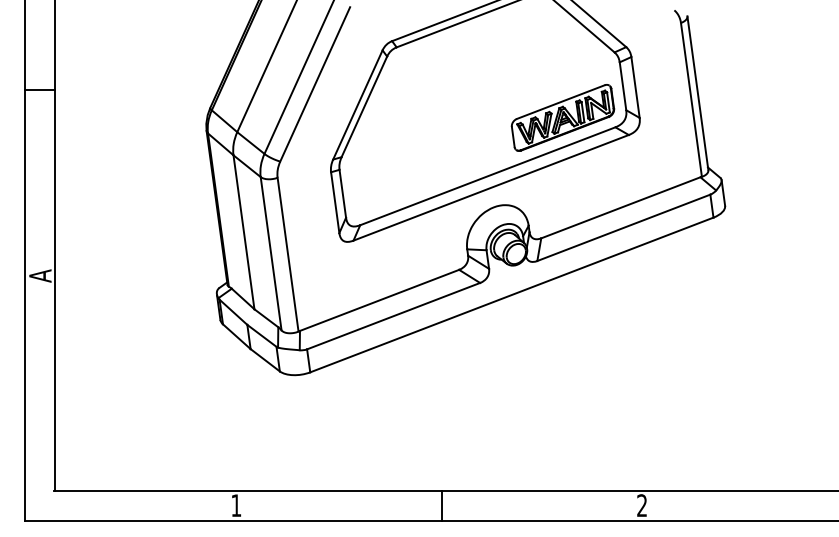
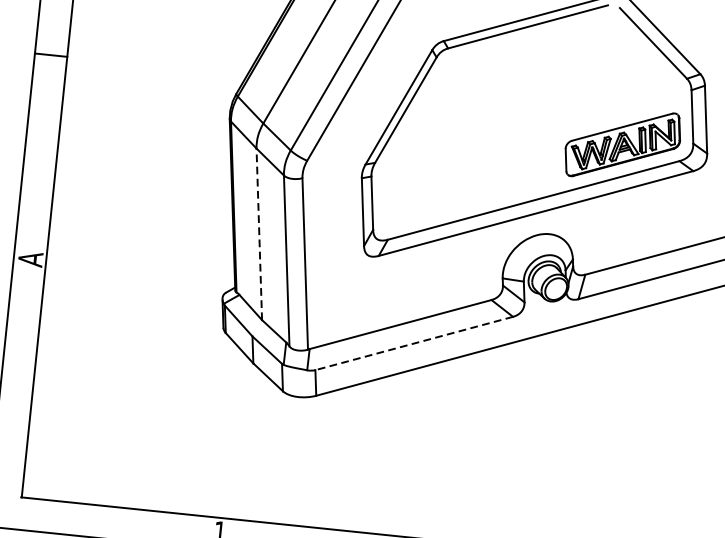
line: (243, 232) -> (258, 234), solid -> dashed
line: (393, 316) -> (414, 343), solid -> dashed

